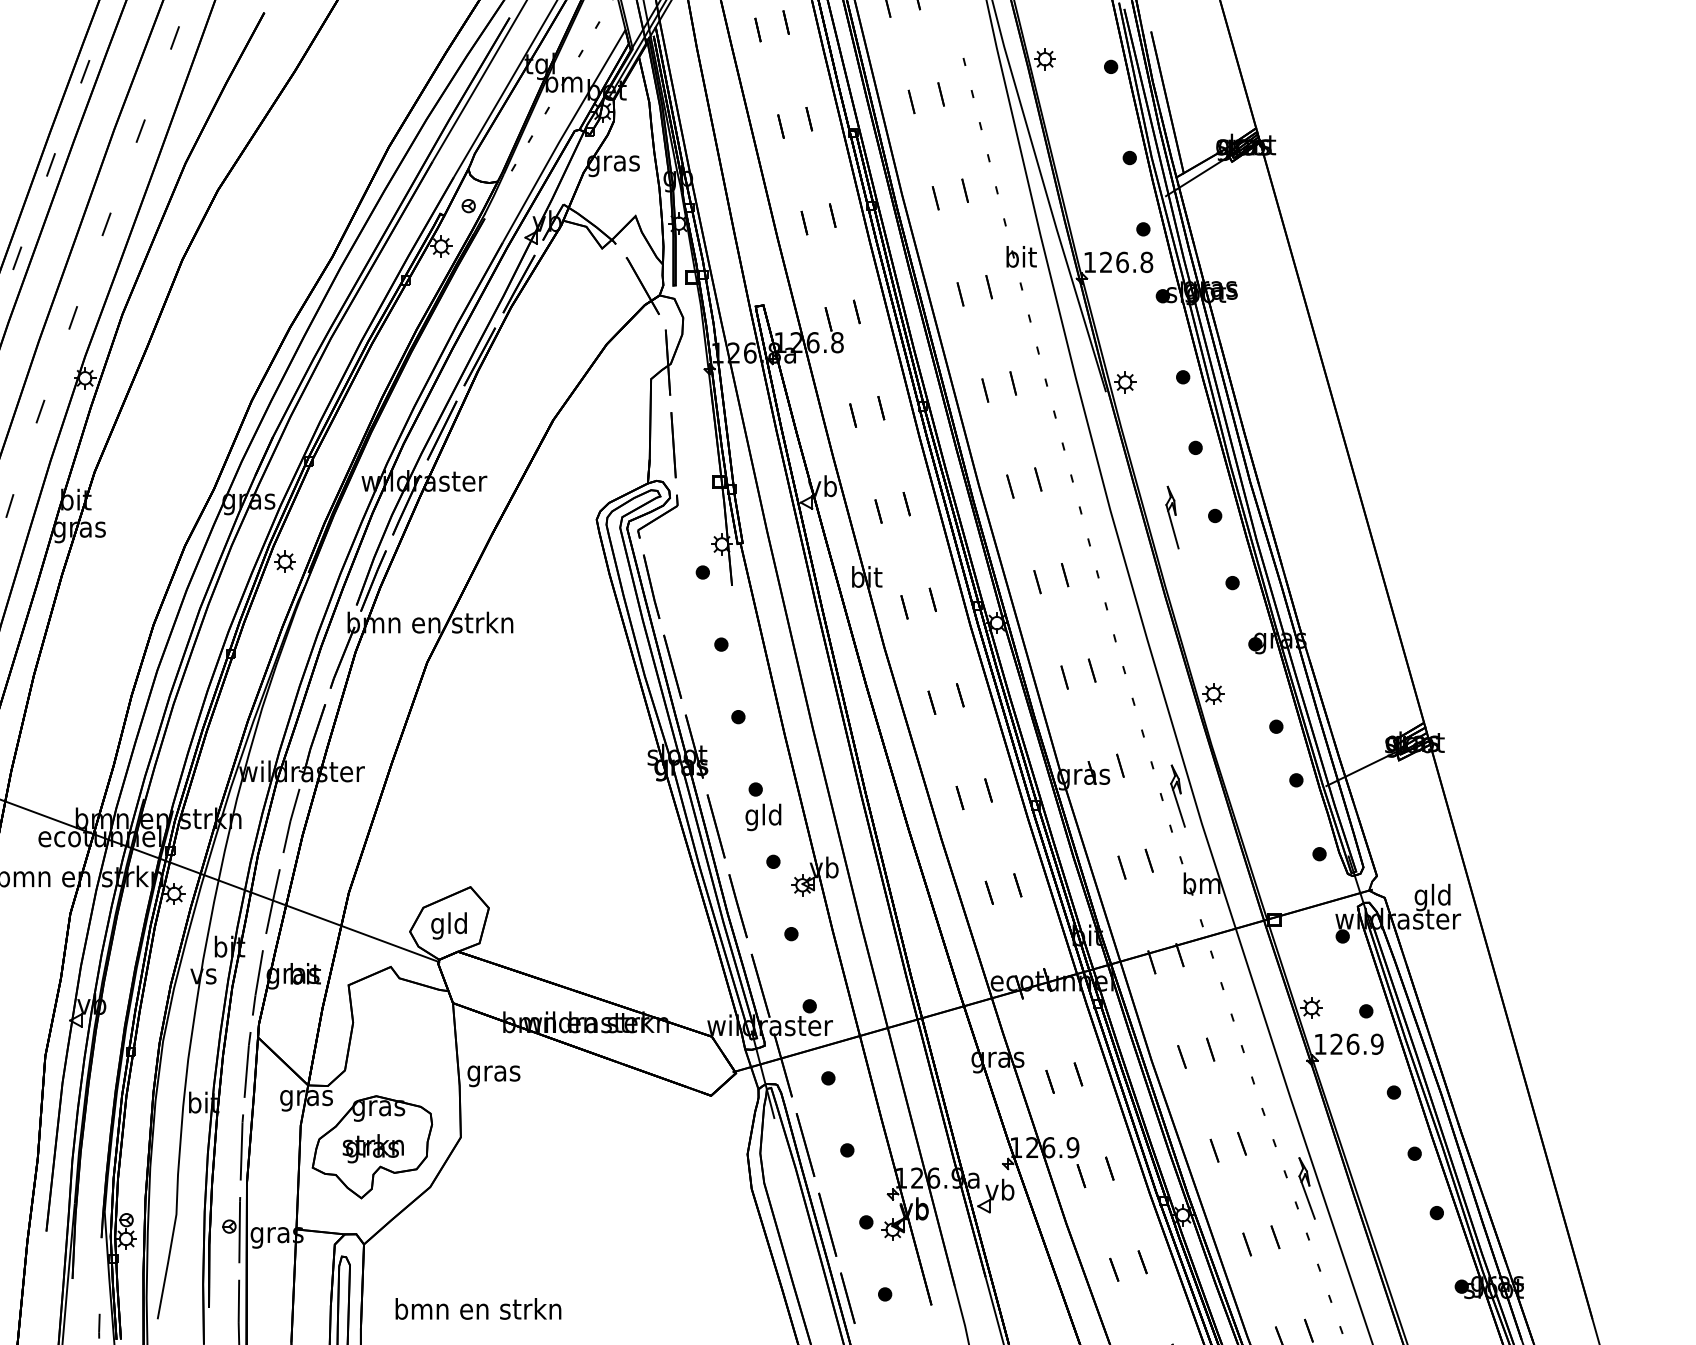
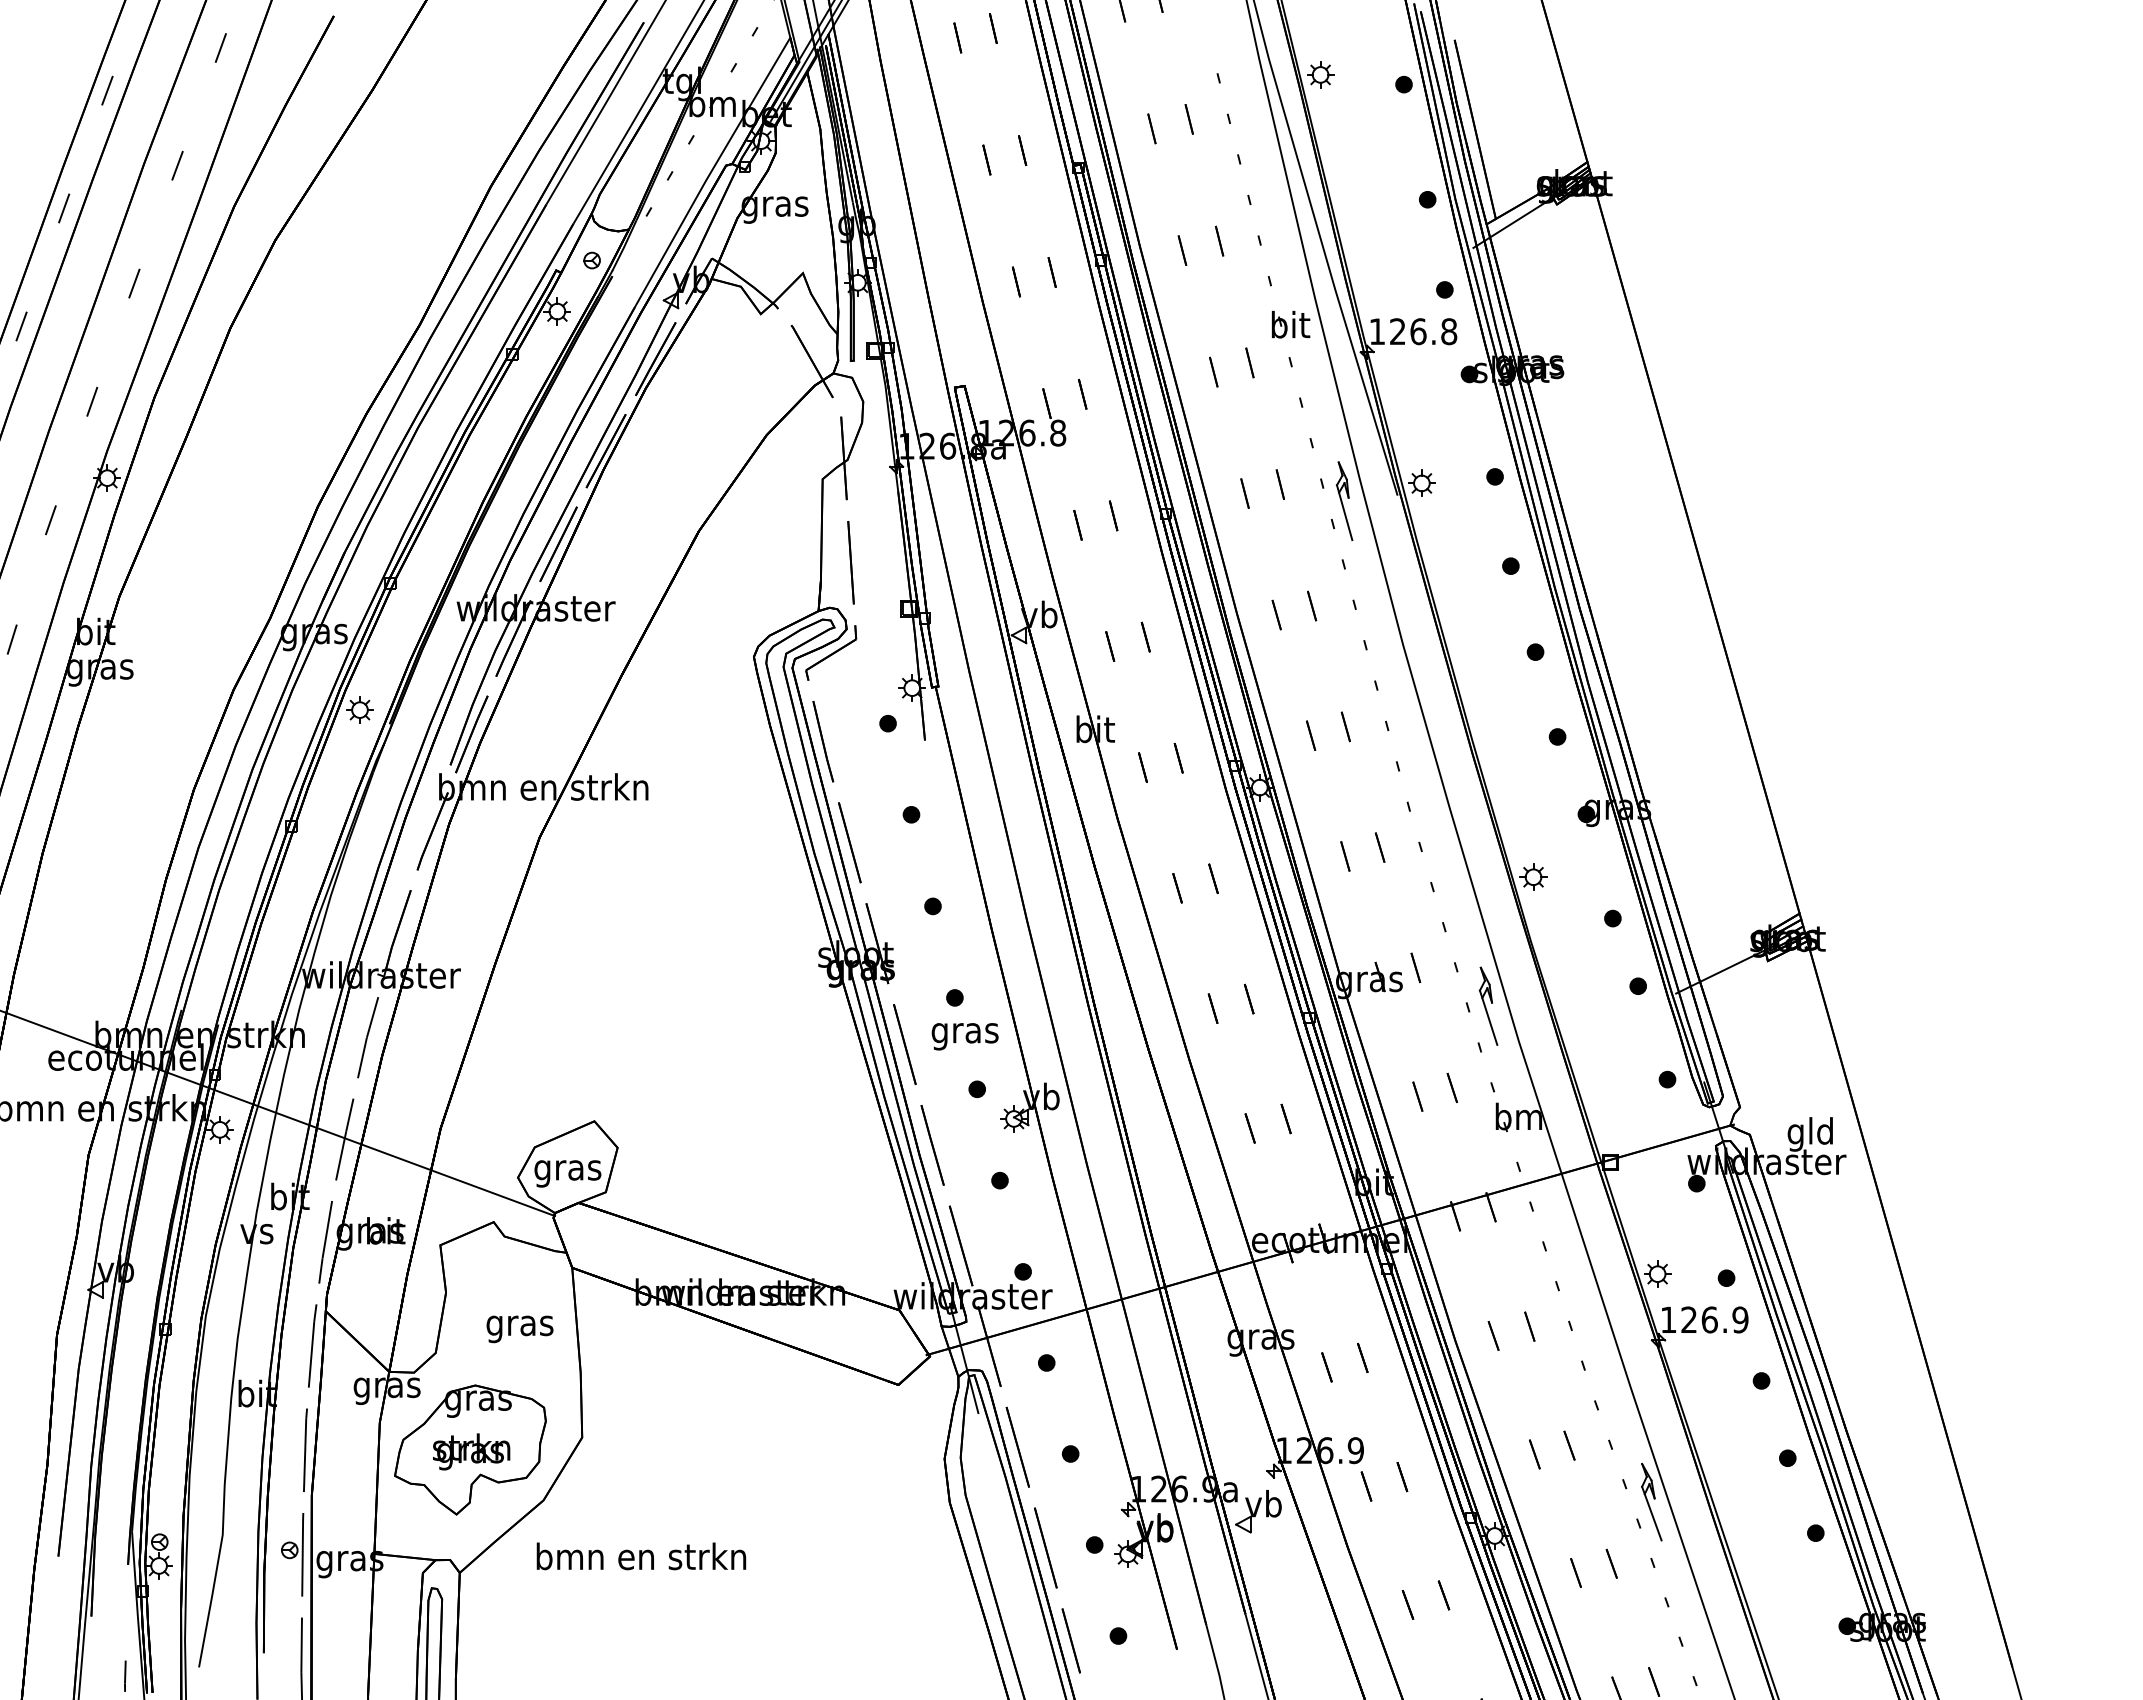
part: (1172, 517) -> (1344, 500), moved
text: (763, 816) -> (964, 1032), gld -> gras
text: (449, 926) -> (567, 1170), gld -> gras
text: (493, 1076) -> (519, 1329), moved
text: (478, 1309) -> (641, 1556), moved

